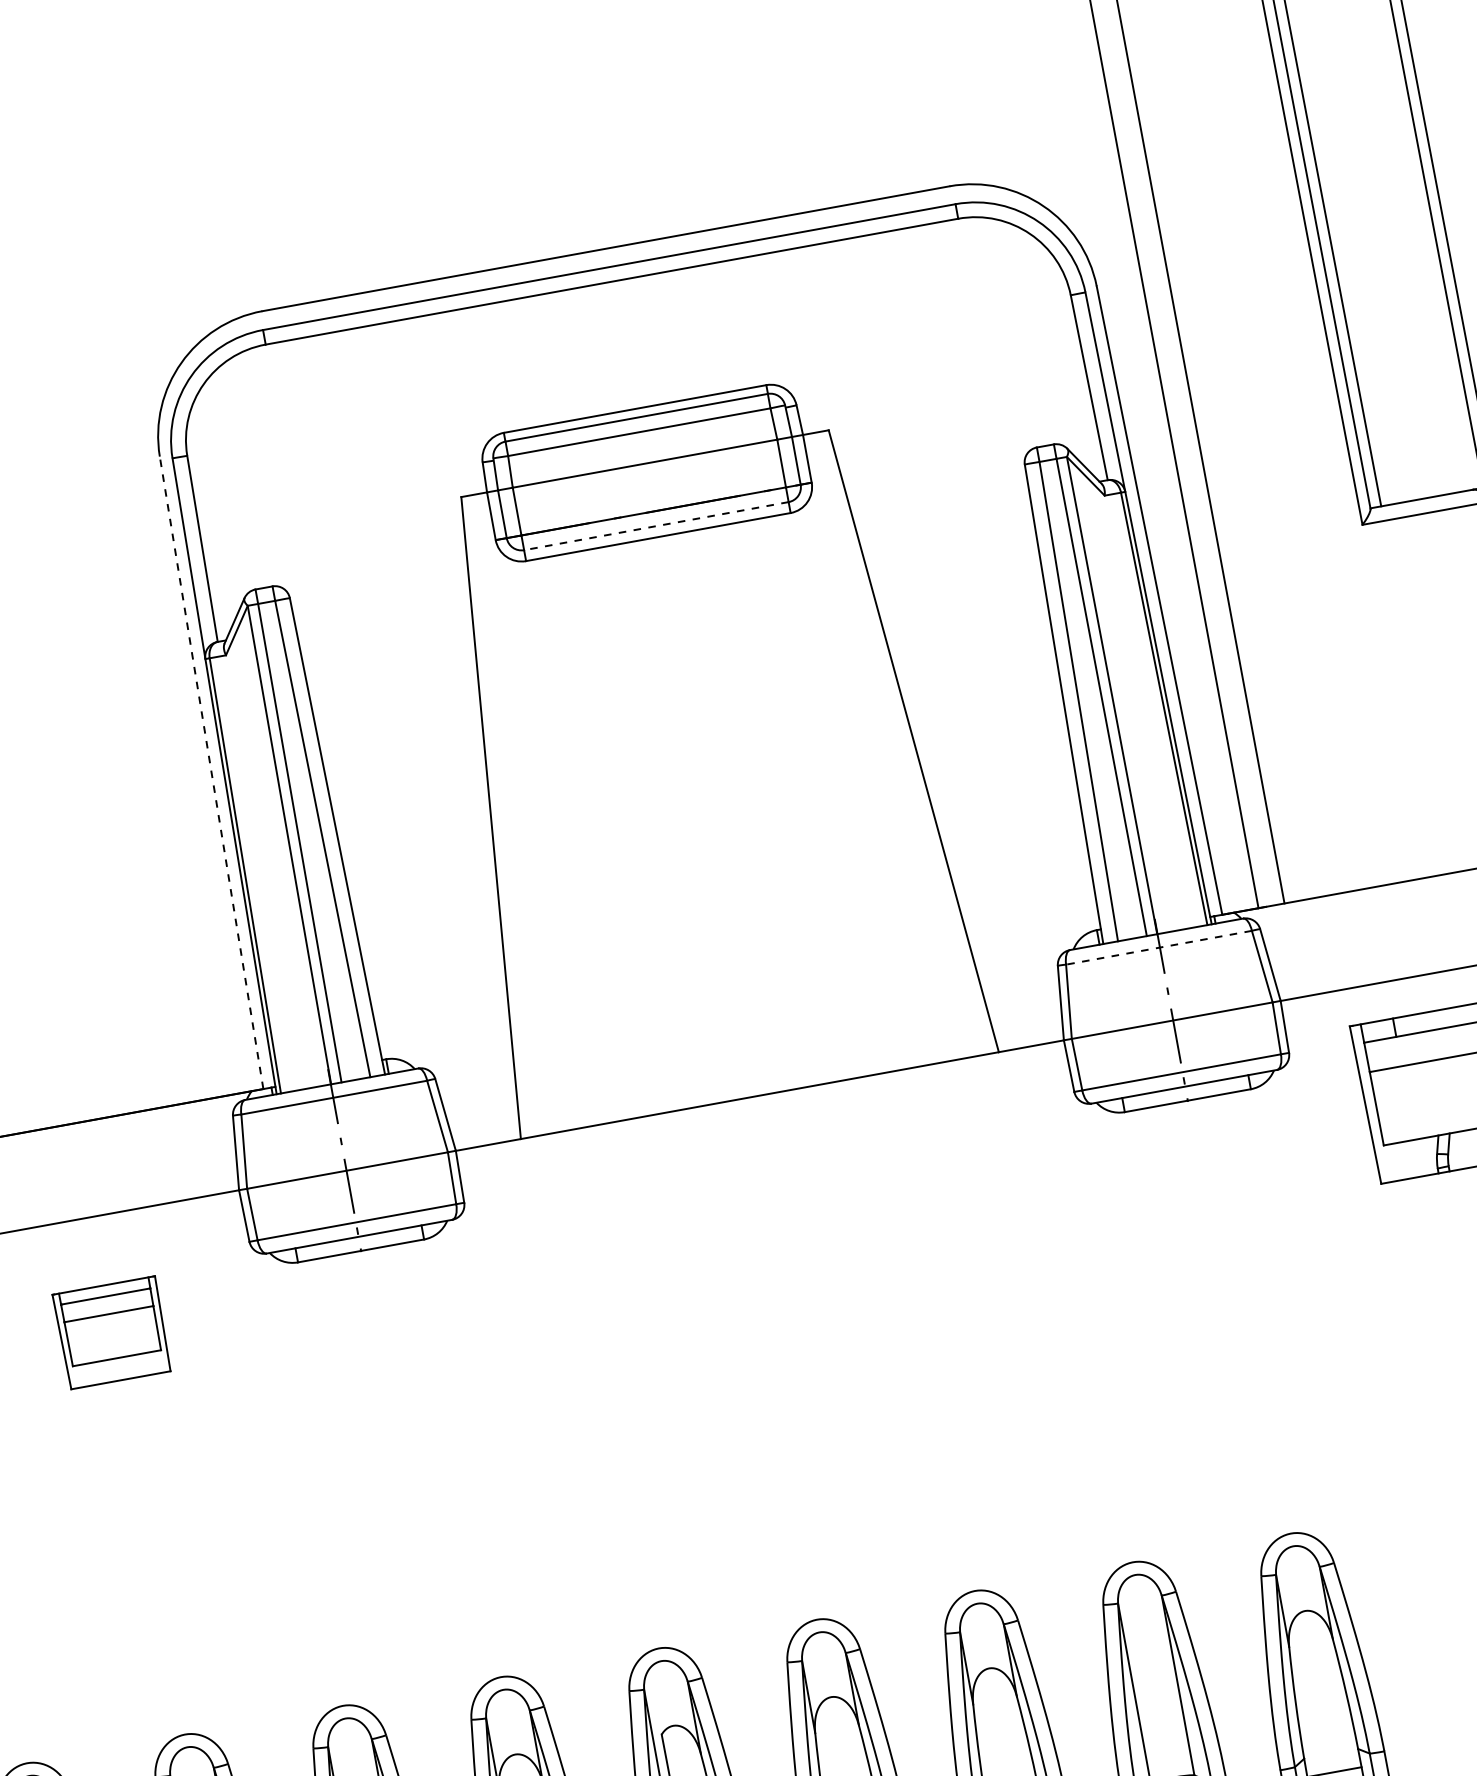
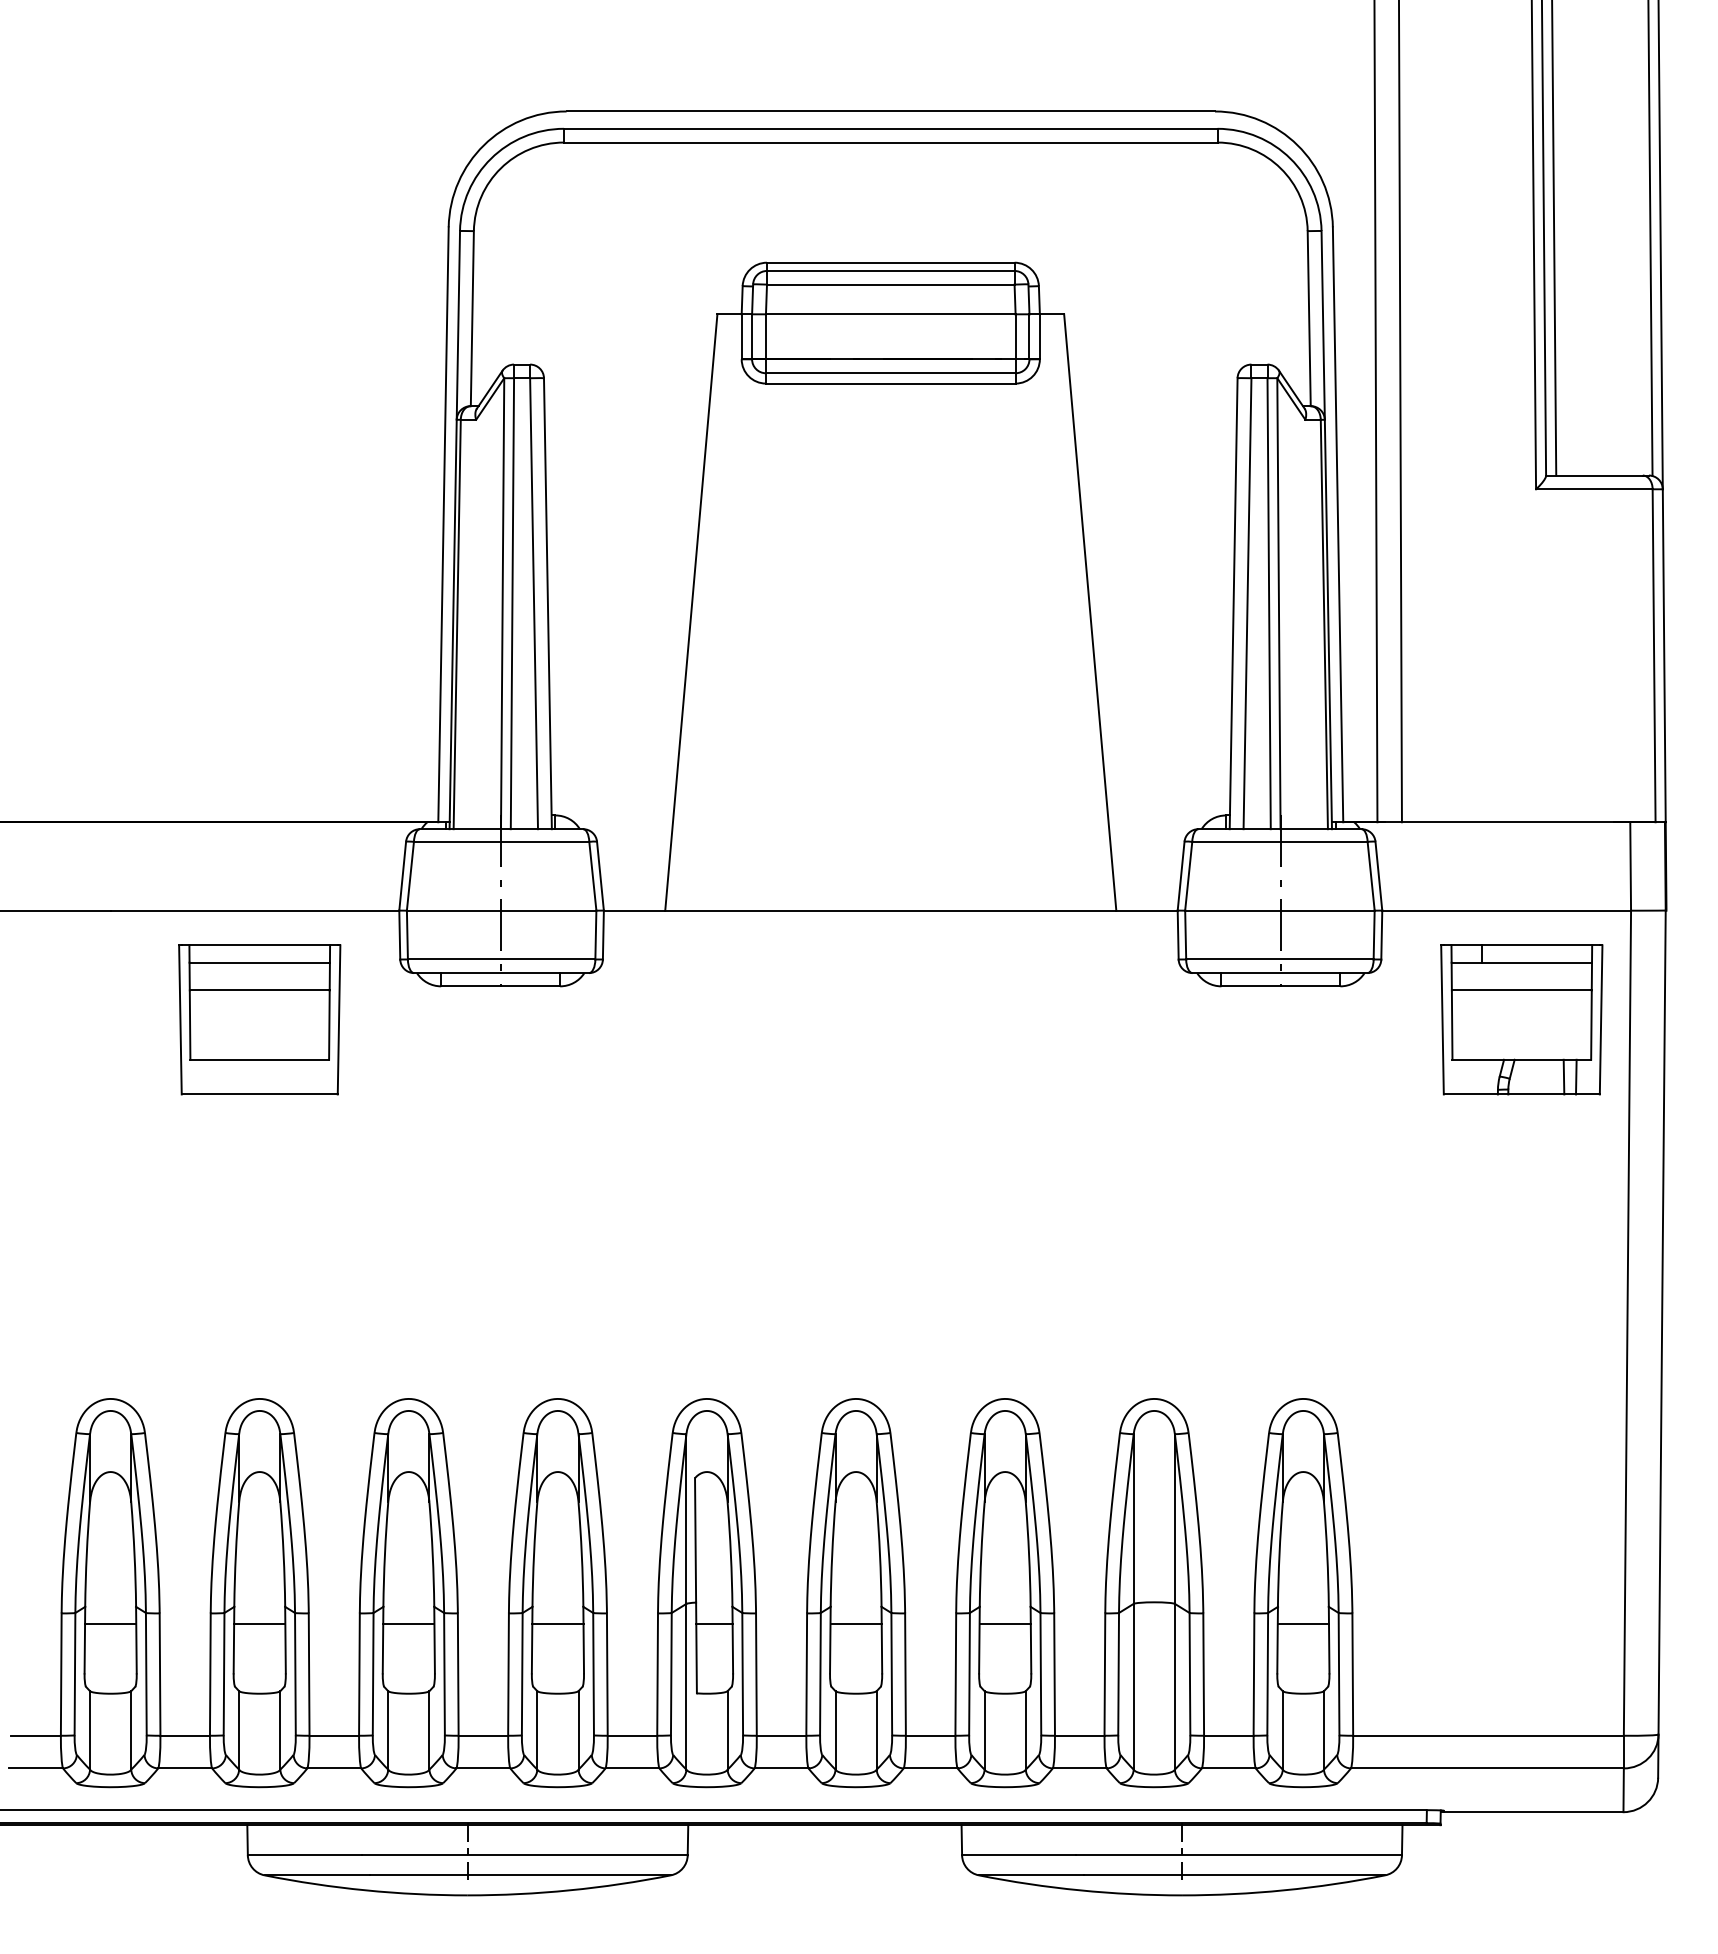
line: (656, 526) -> (890, 373), dashed -> solid
line: (211, 772) -> (443, 524), dashed -> solid
line: (1158, 947) -> (1279, 841), dashed -> solid
part: (111, 1332) -> (259, 1019), size x1.67

